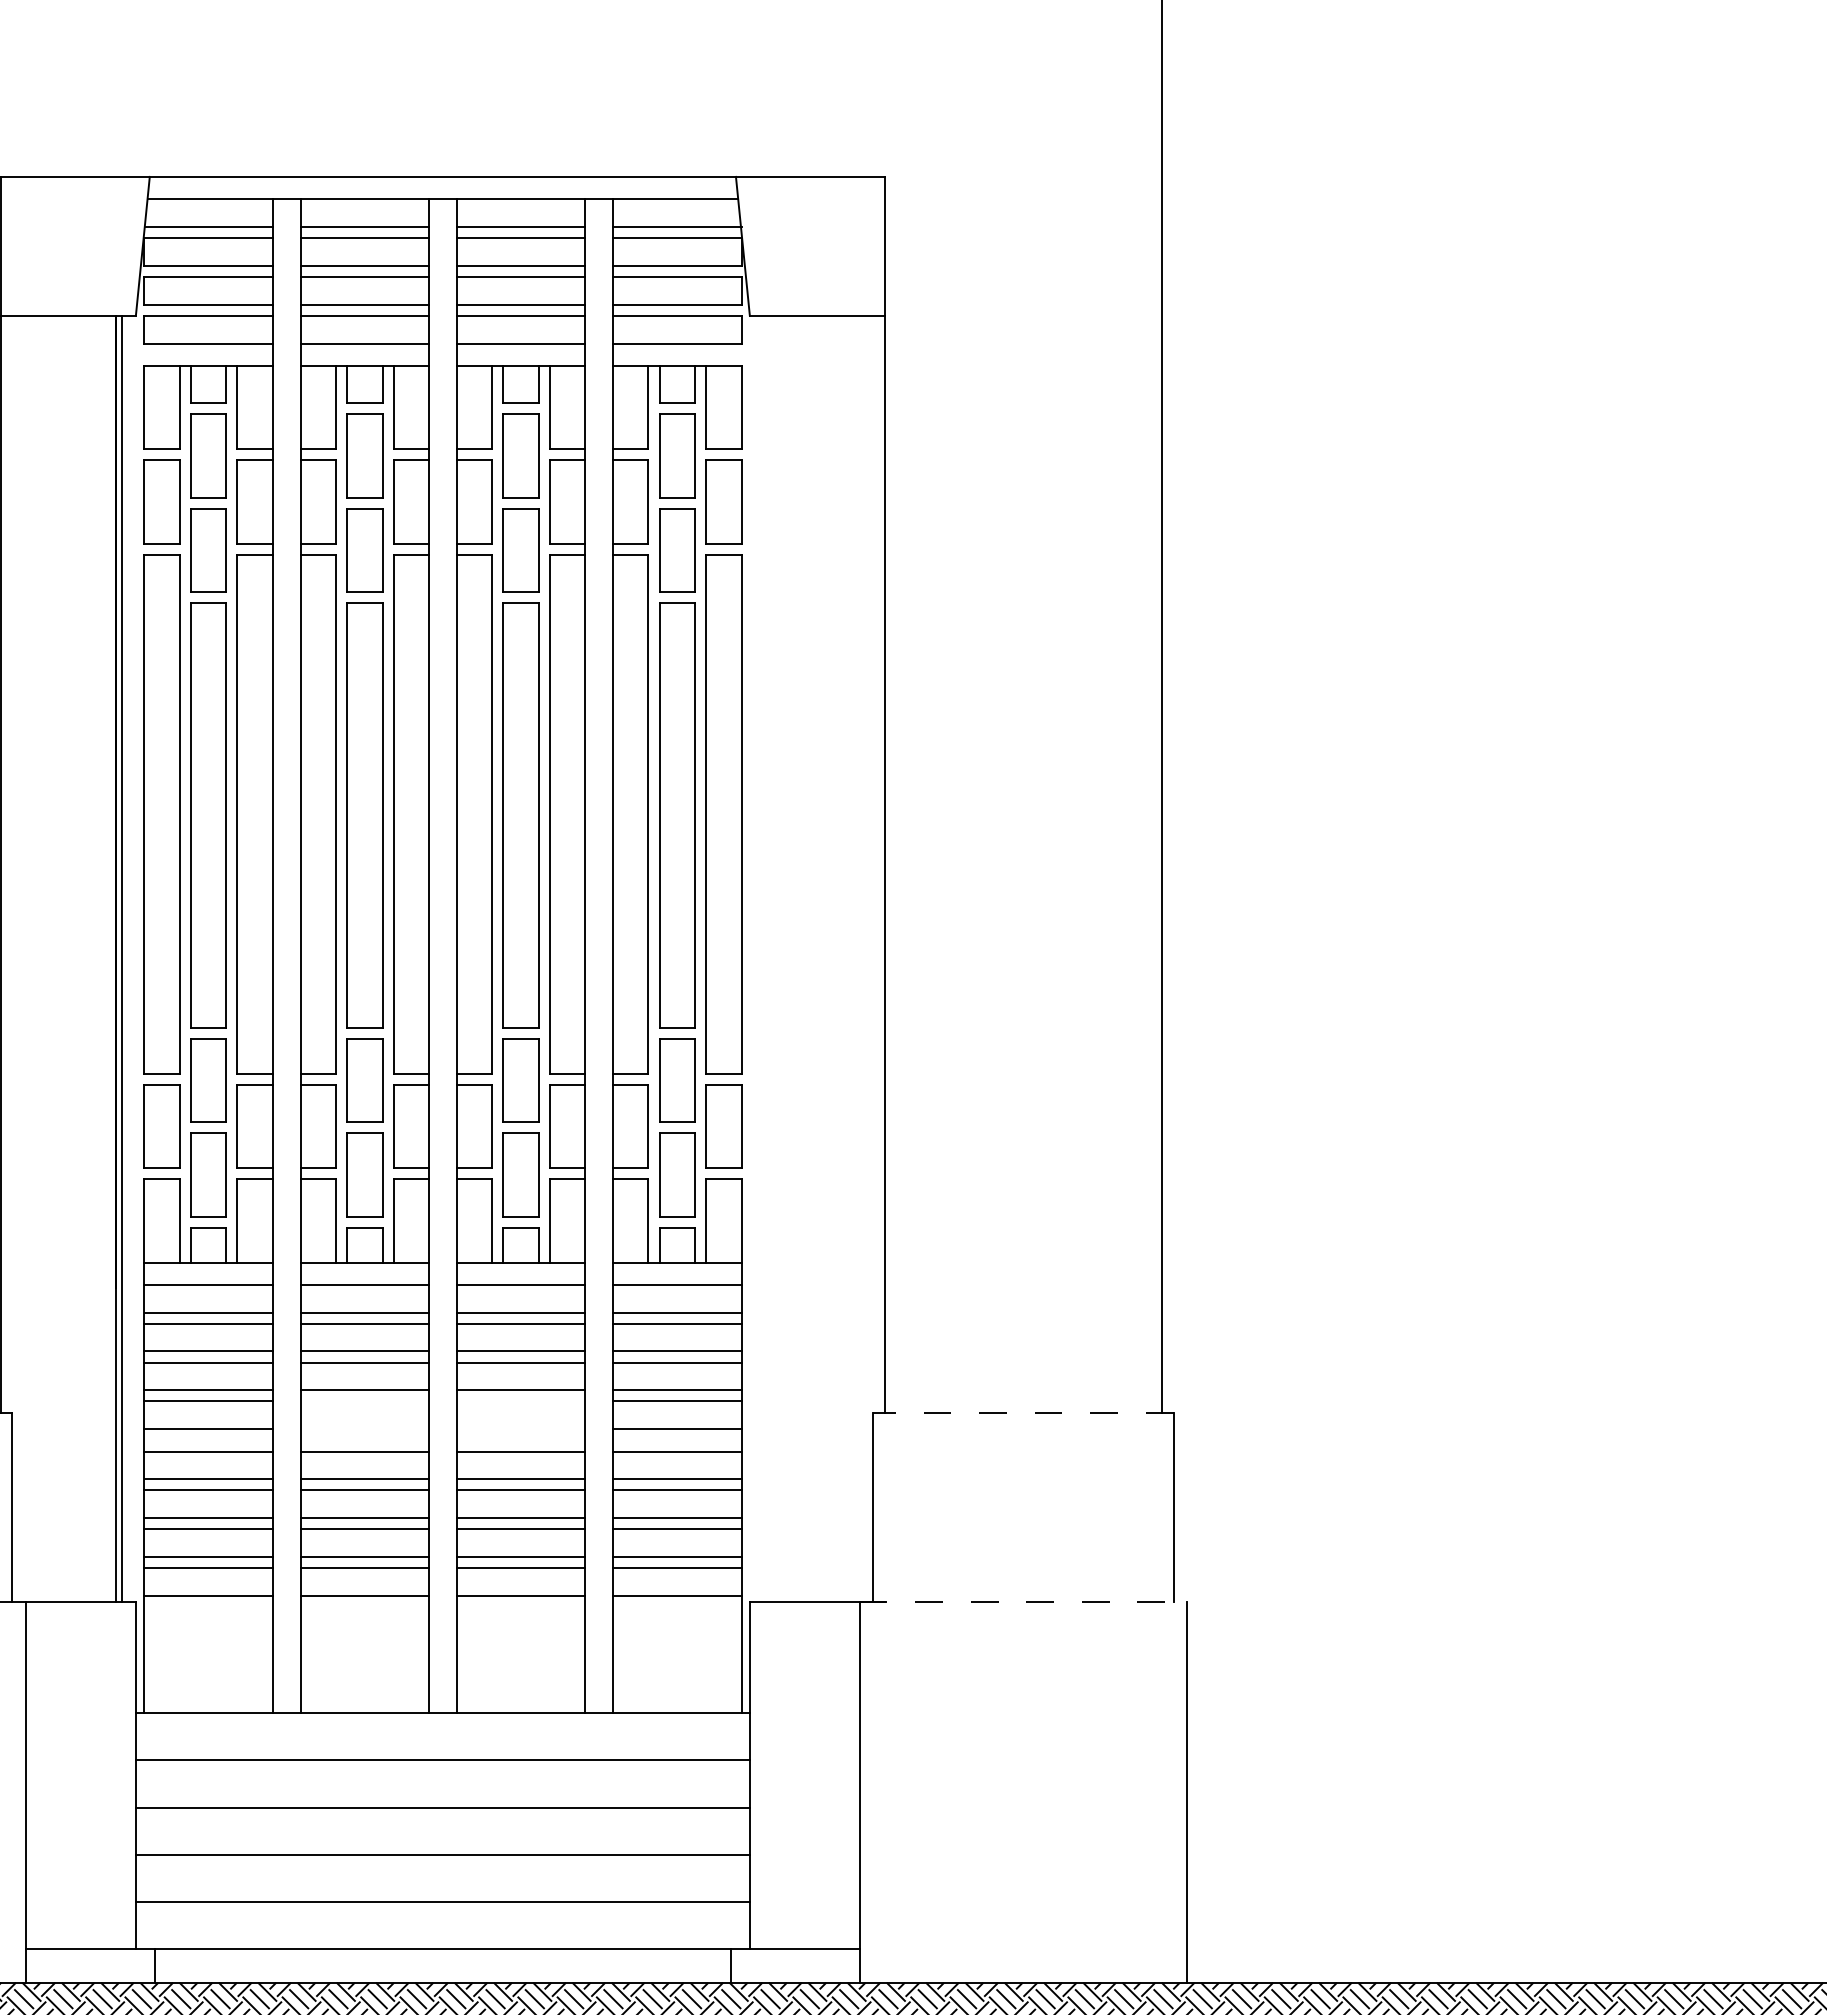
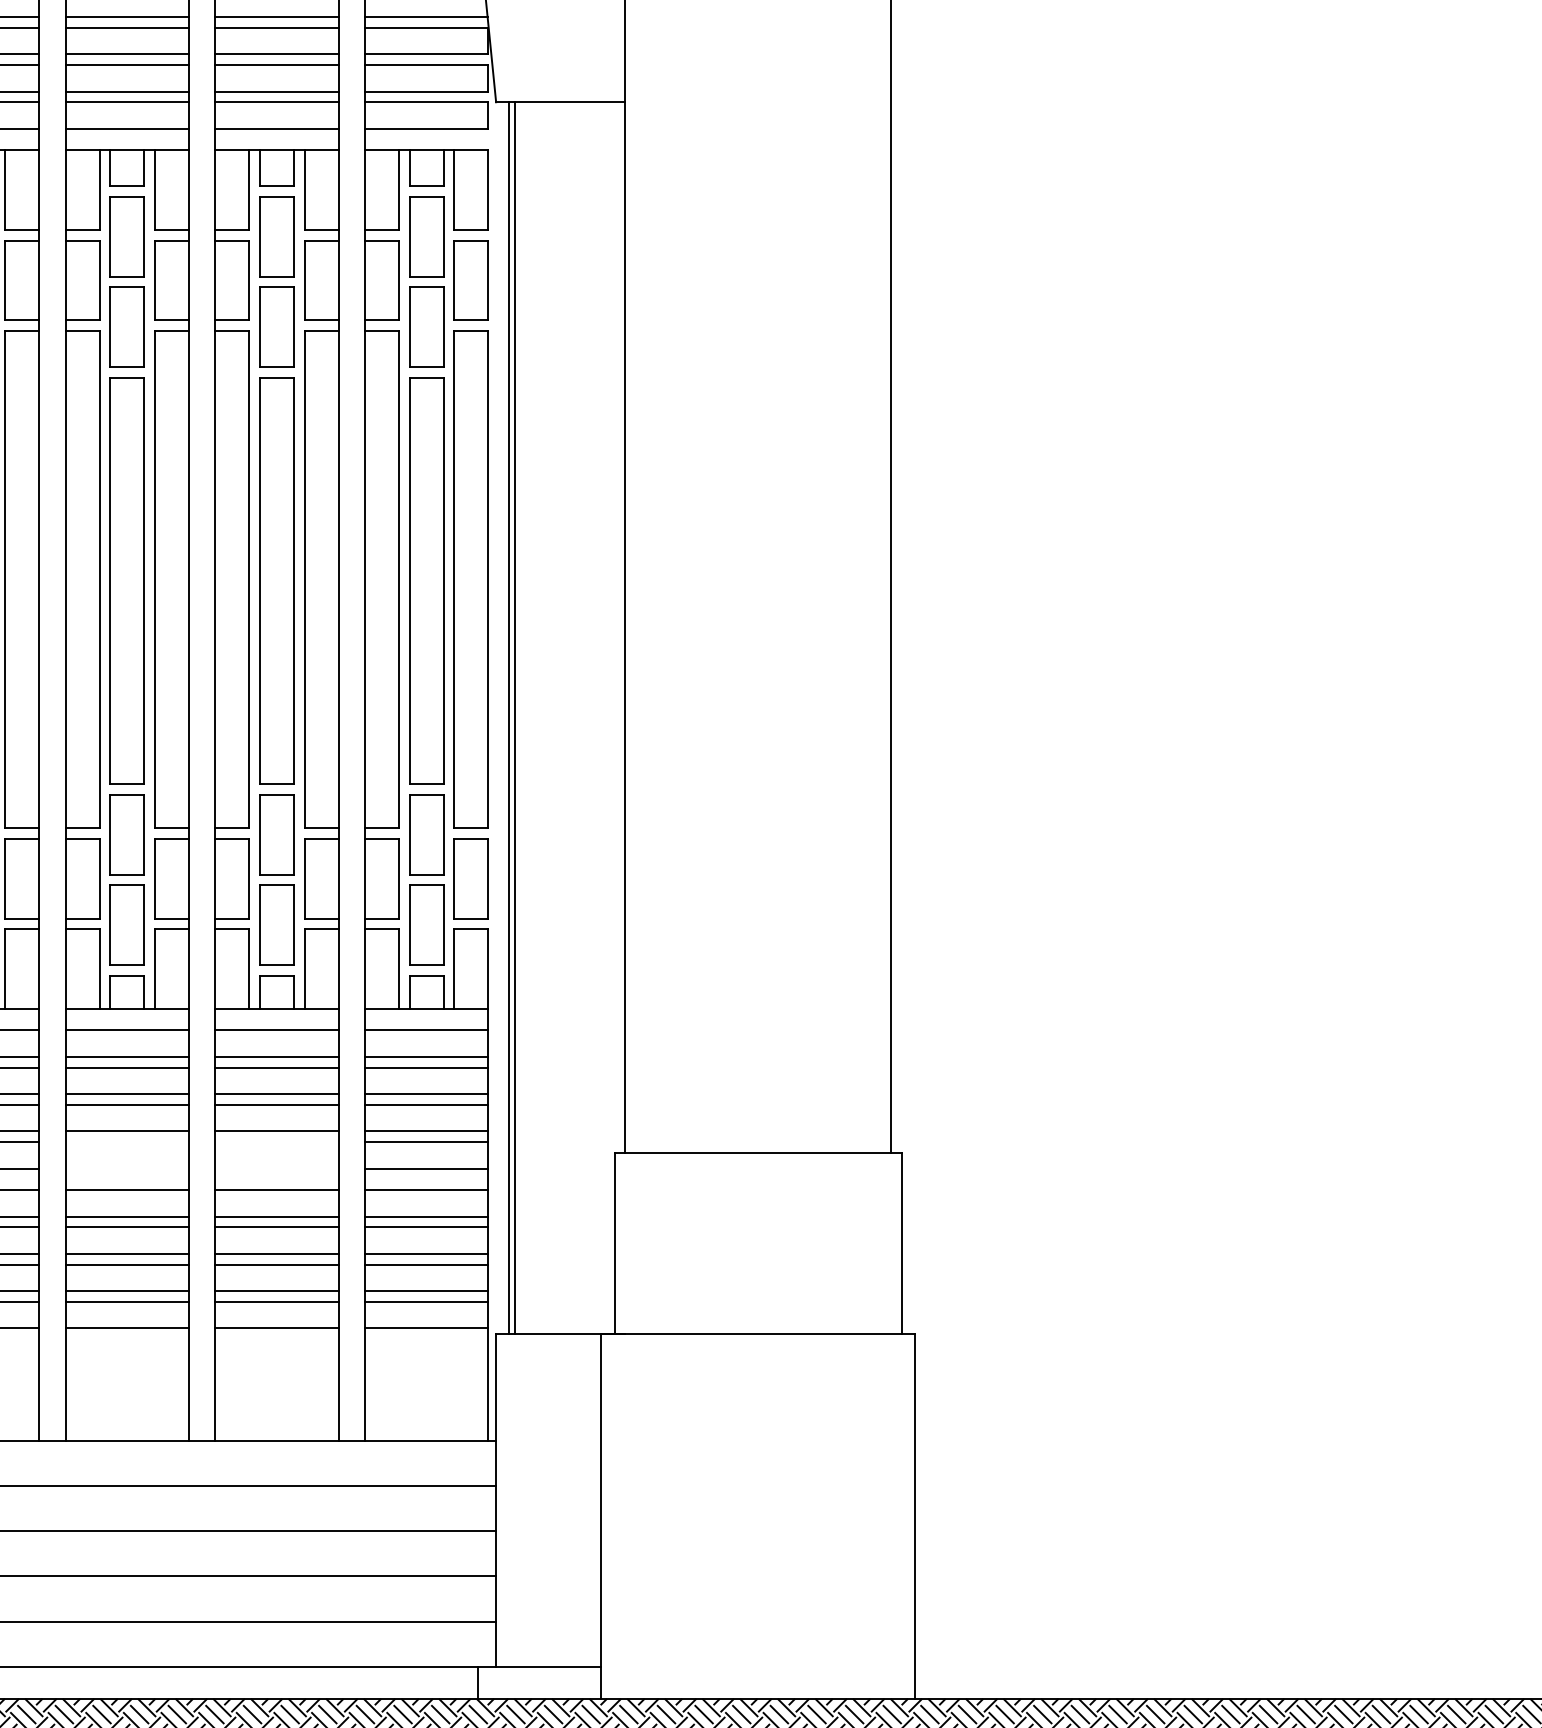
line: (763, 958) -> (509, 717), added
line: (769, 958) -> (514, 717), added
line: (1023, 1413) -> (758, 1153), dashed -> solid
line: (1023, 1602) -> (758, 1334), dashed -> solid

